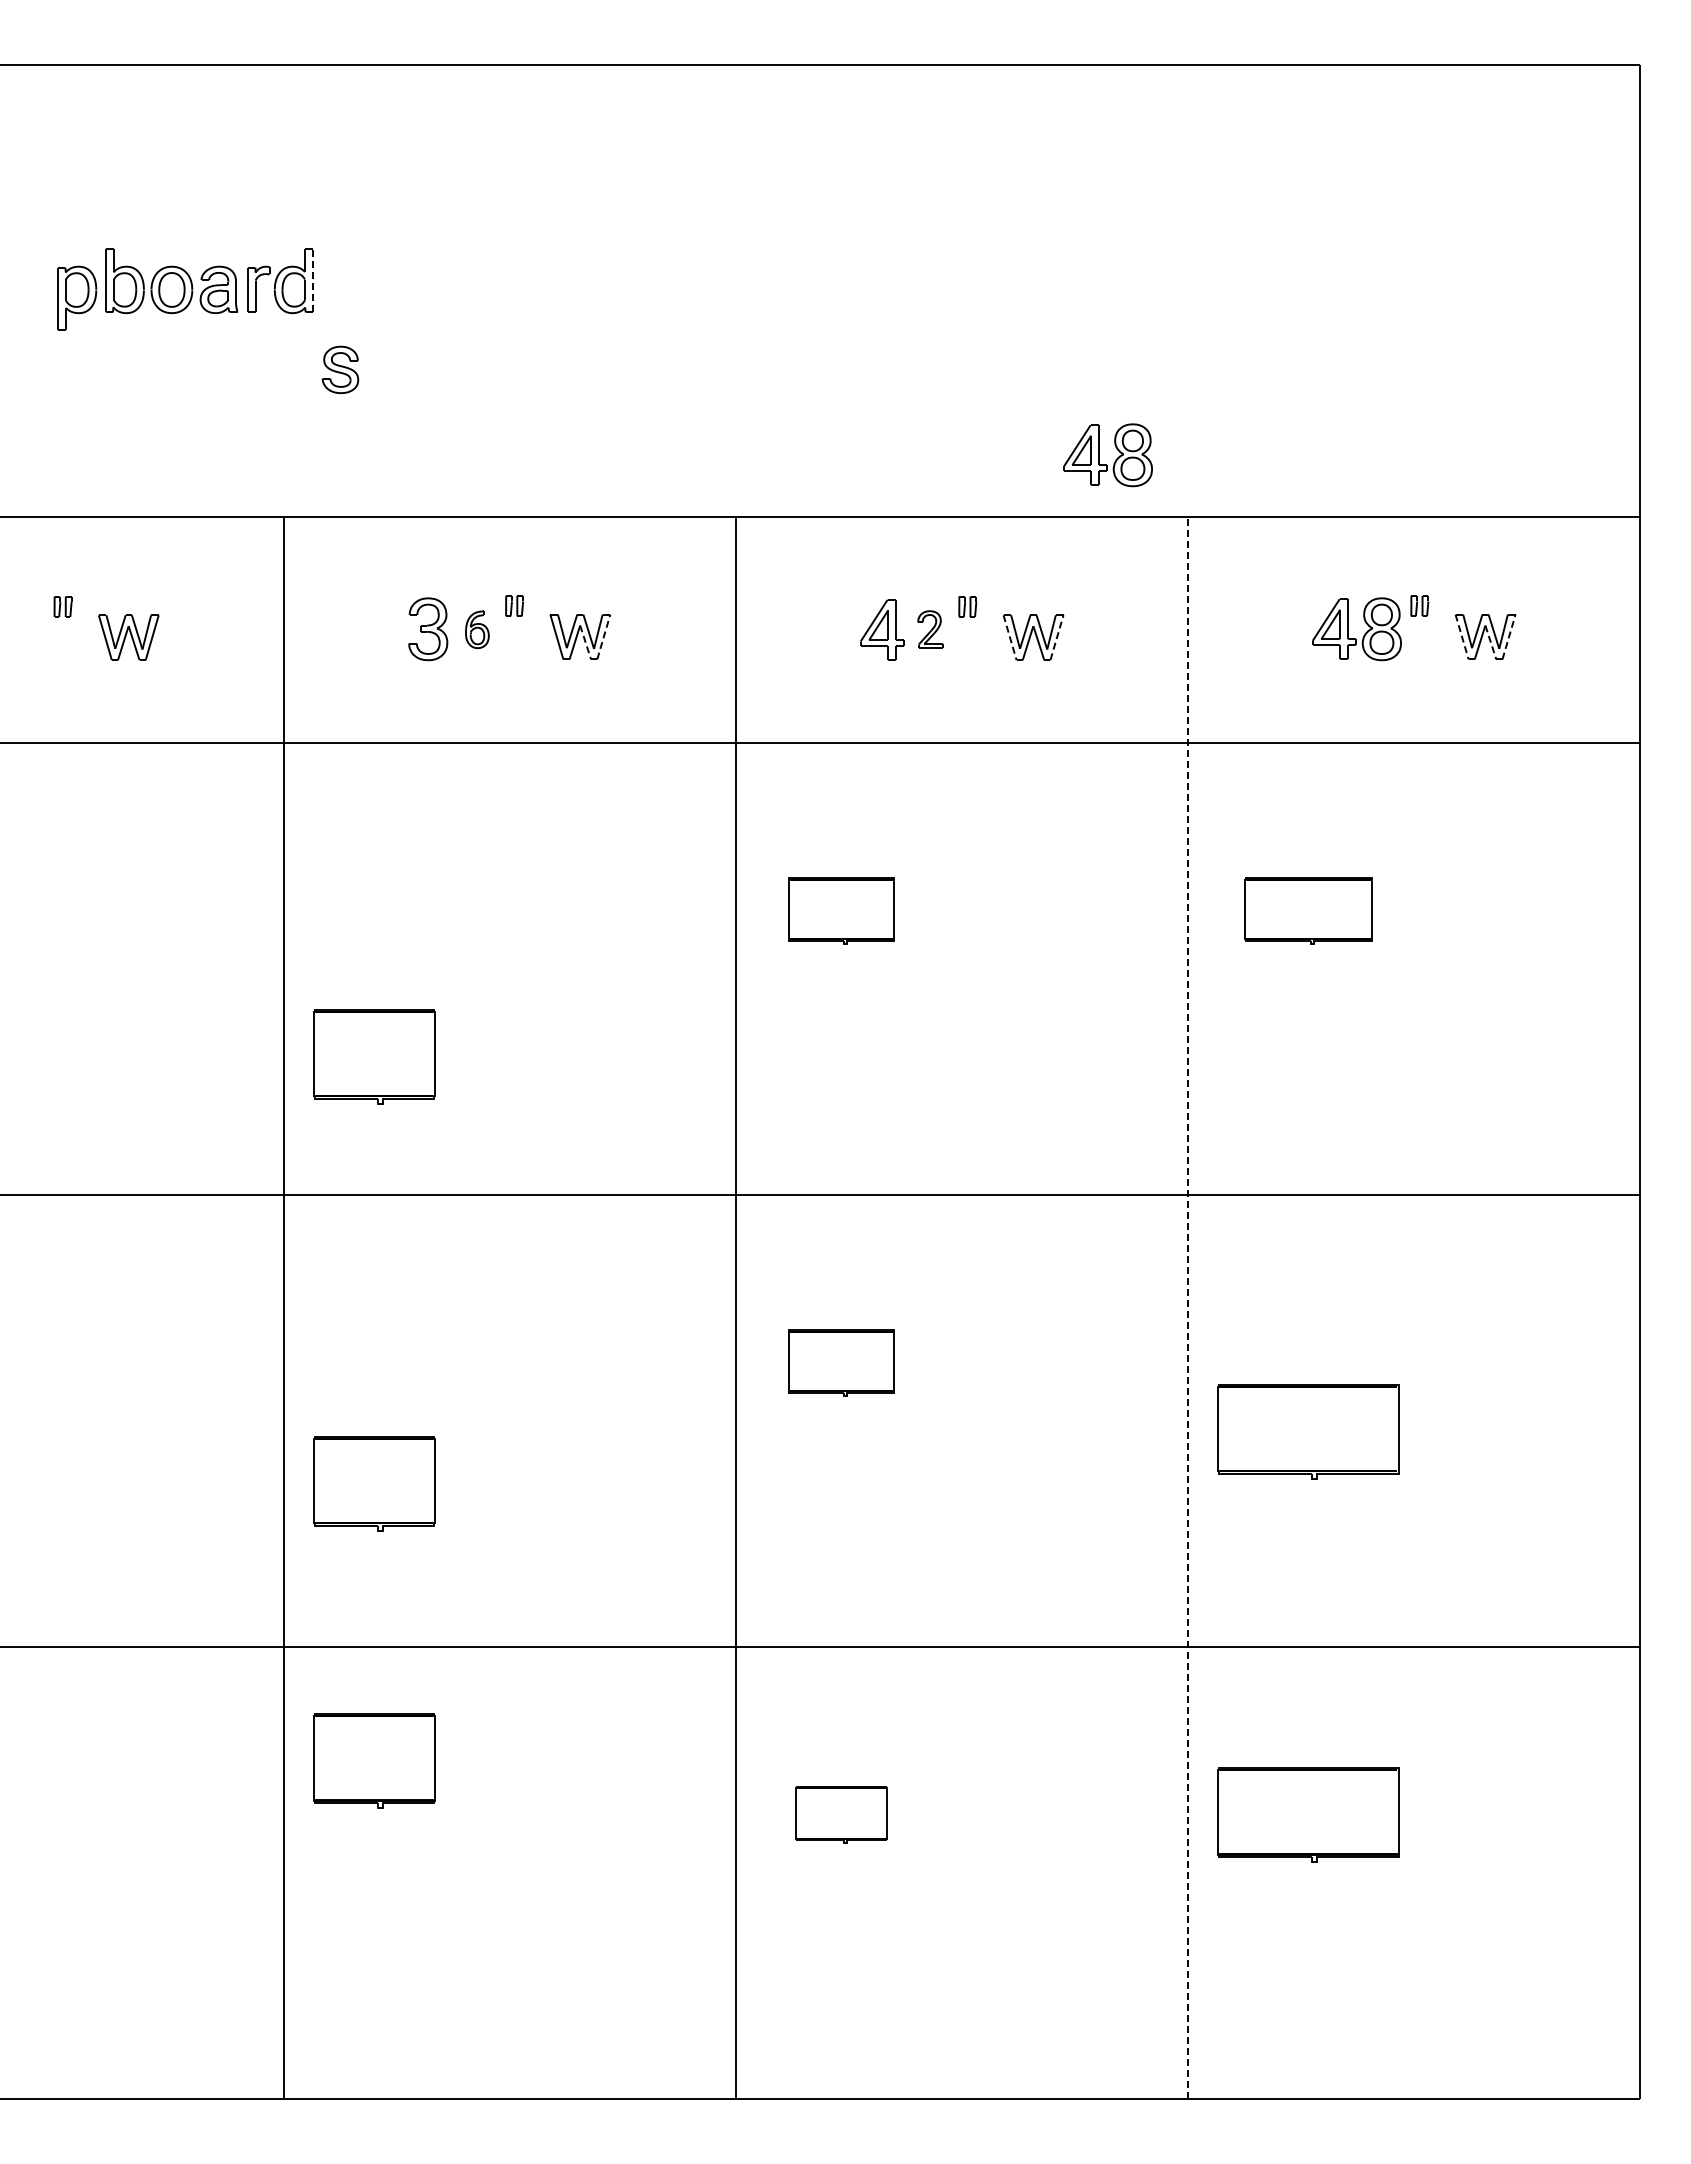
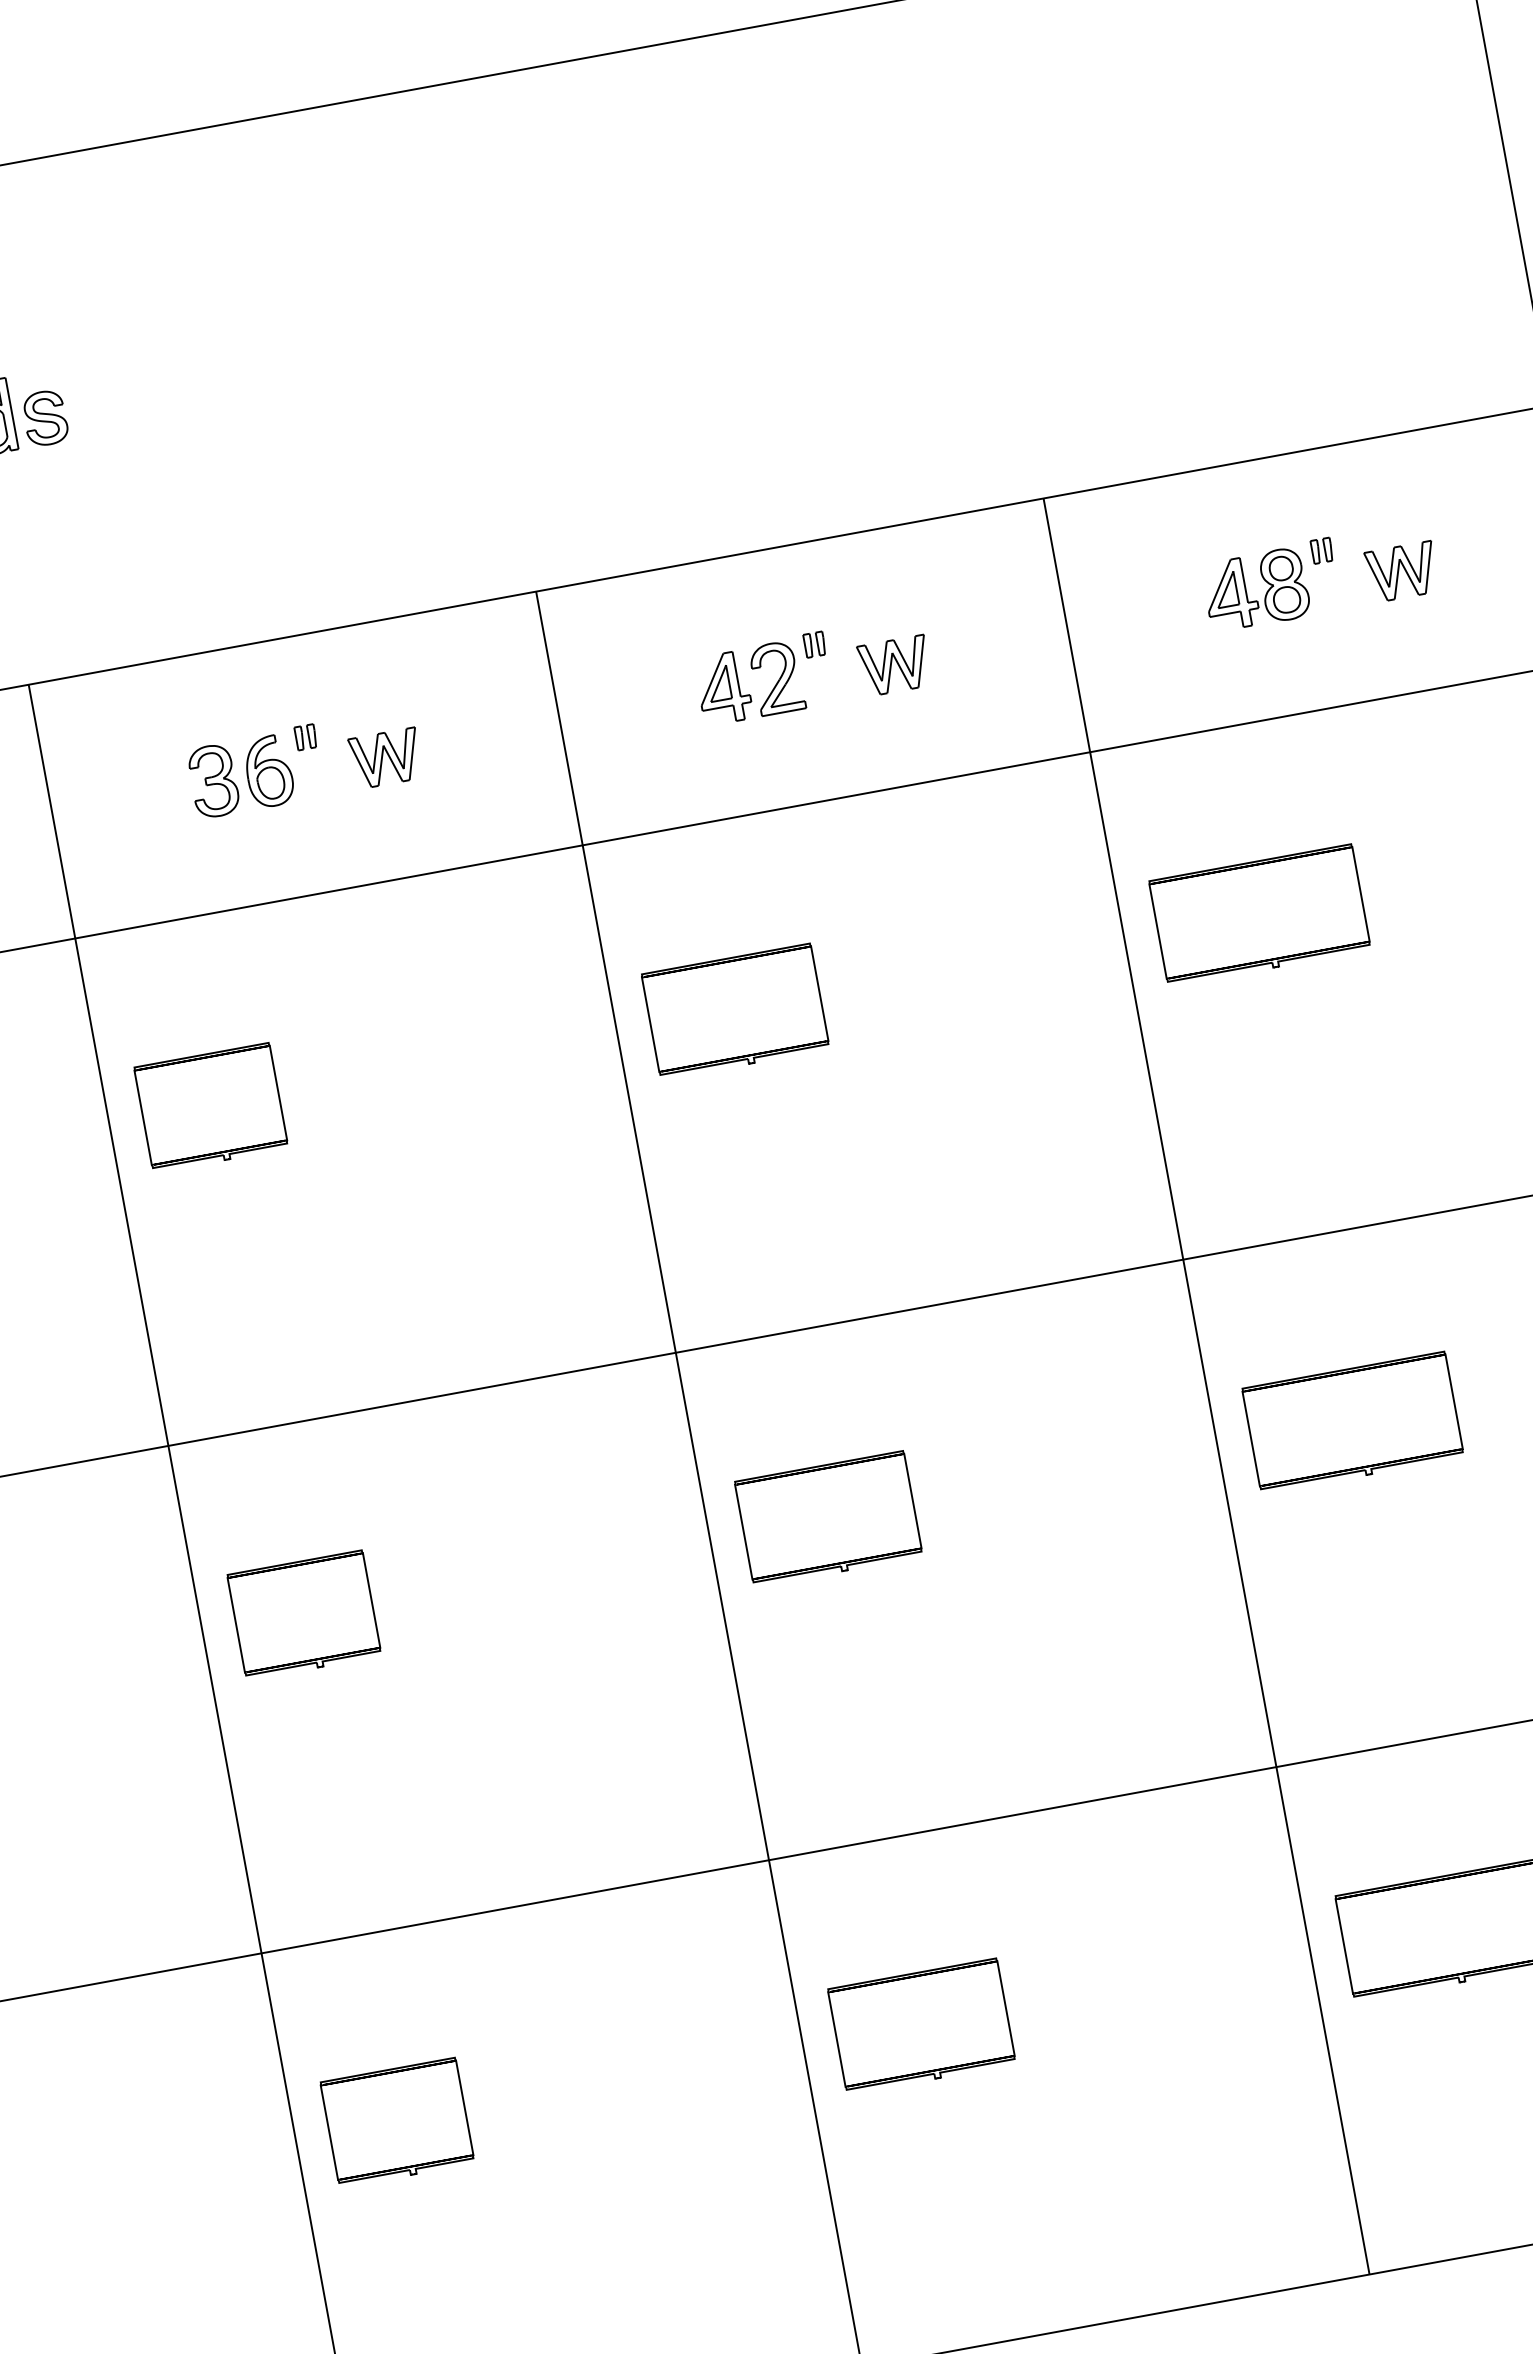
line: (312, 280) -> (11, 413), dashed -> solid
part: (340, 369) -> (45, 417), moved
part: (1099, 455) -> (931, 447), removed
part: (477, 629) -> (269, 771), size x1.67
part: (930, 629) -> (777, 677), size x1.67
line: (603, 636) -> (411, 753), dashed -> solid
line: (1509, 636) -> (1428, 566), dashed -> solid
line: (1057, 637) -> (921, 660), dashed -> solid
line: (1462, 637) -> (1376, 577), dashed -> solid
line: (1010, 638) -> (869, 671), dashed -> solid
line: (585, 642) -> (392, 763), dashed -> solid
line: (1490, 642) -> (1408, 577), dashed -> solid
part: (841, 910) -> (735, 1011), size x1.43
part: (1308, 910) -> (1259, 915), size x1.43
part: (374, 1056) -> (211, 1107), moved
line: (1188, 1307) -> (1206, 1385), dashed -> solid
part: (841, 1362) -> (828, 1519), size x1.43
part: (1308, 1431) -> (1352, 1422), moved
part: (374, 1483) -> (304, 1615), moved
part: (374, 1760) -> (397, 2122), moved
part: (841, 1814) -> (921, 2026), size x1.67

